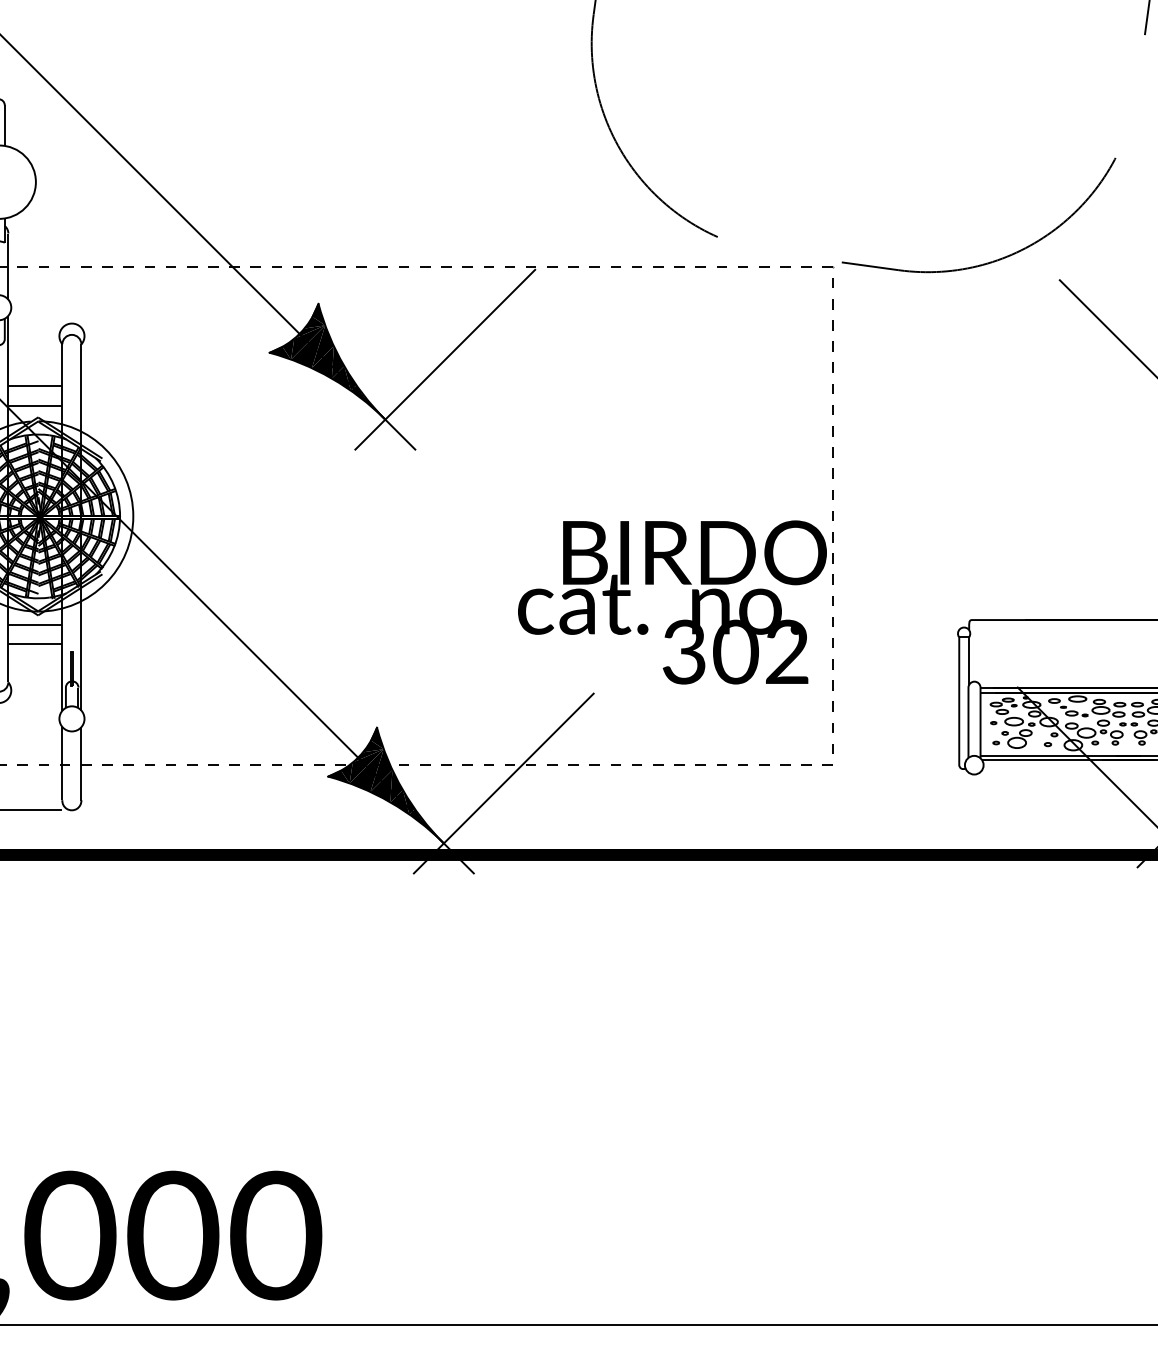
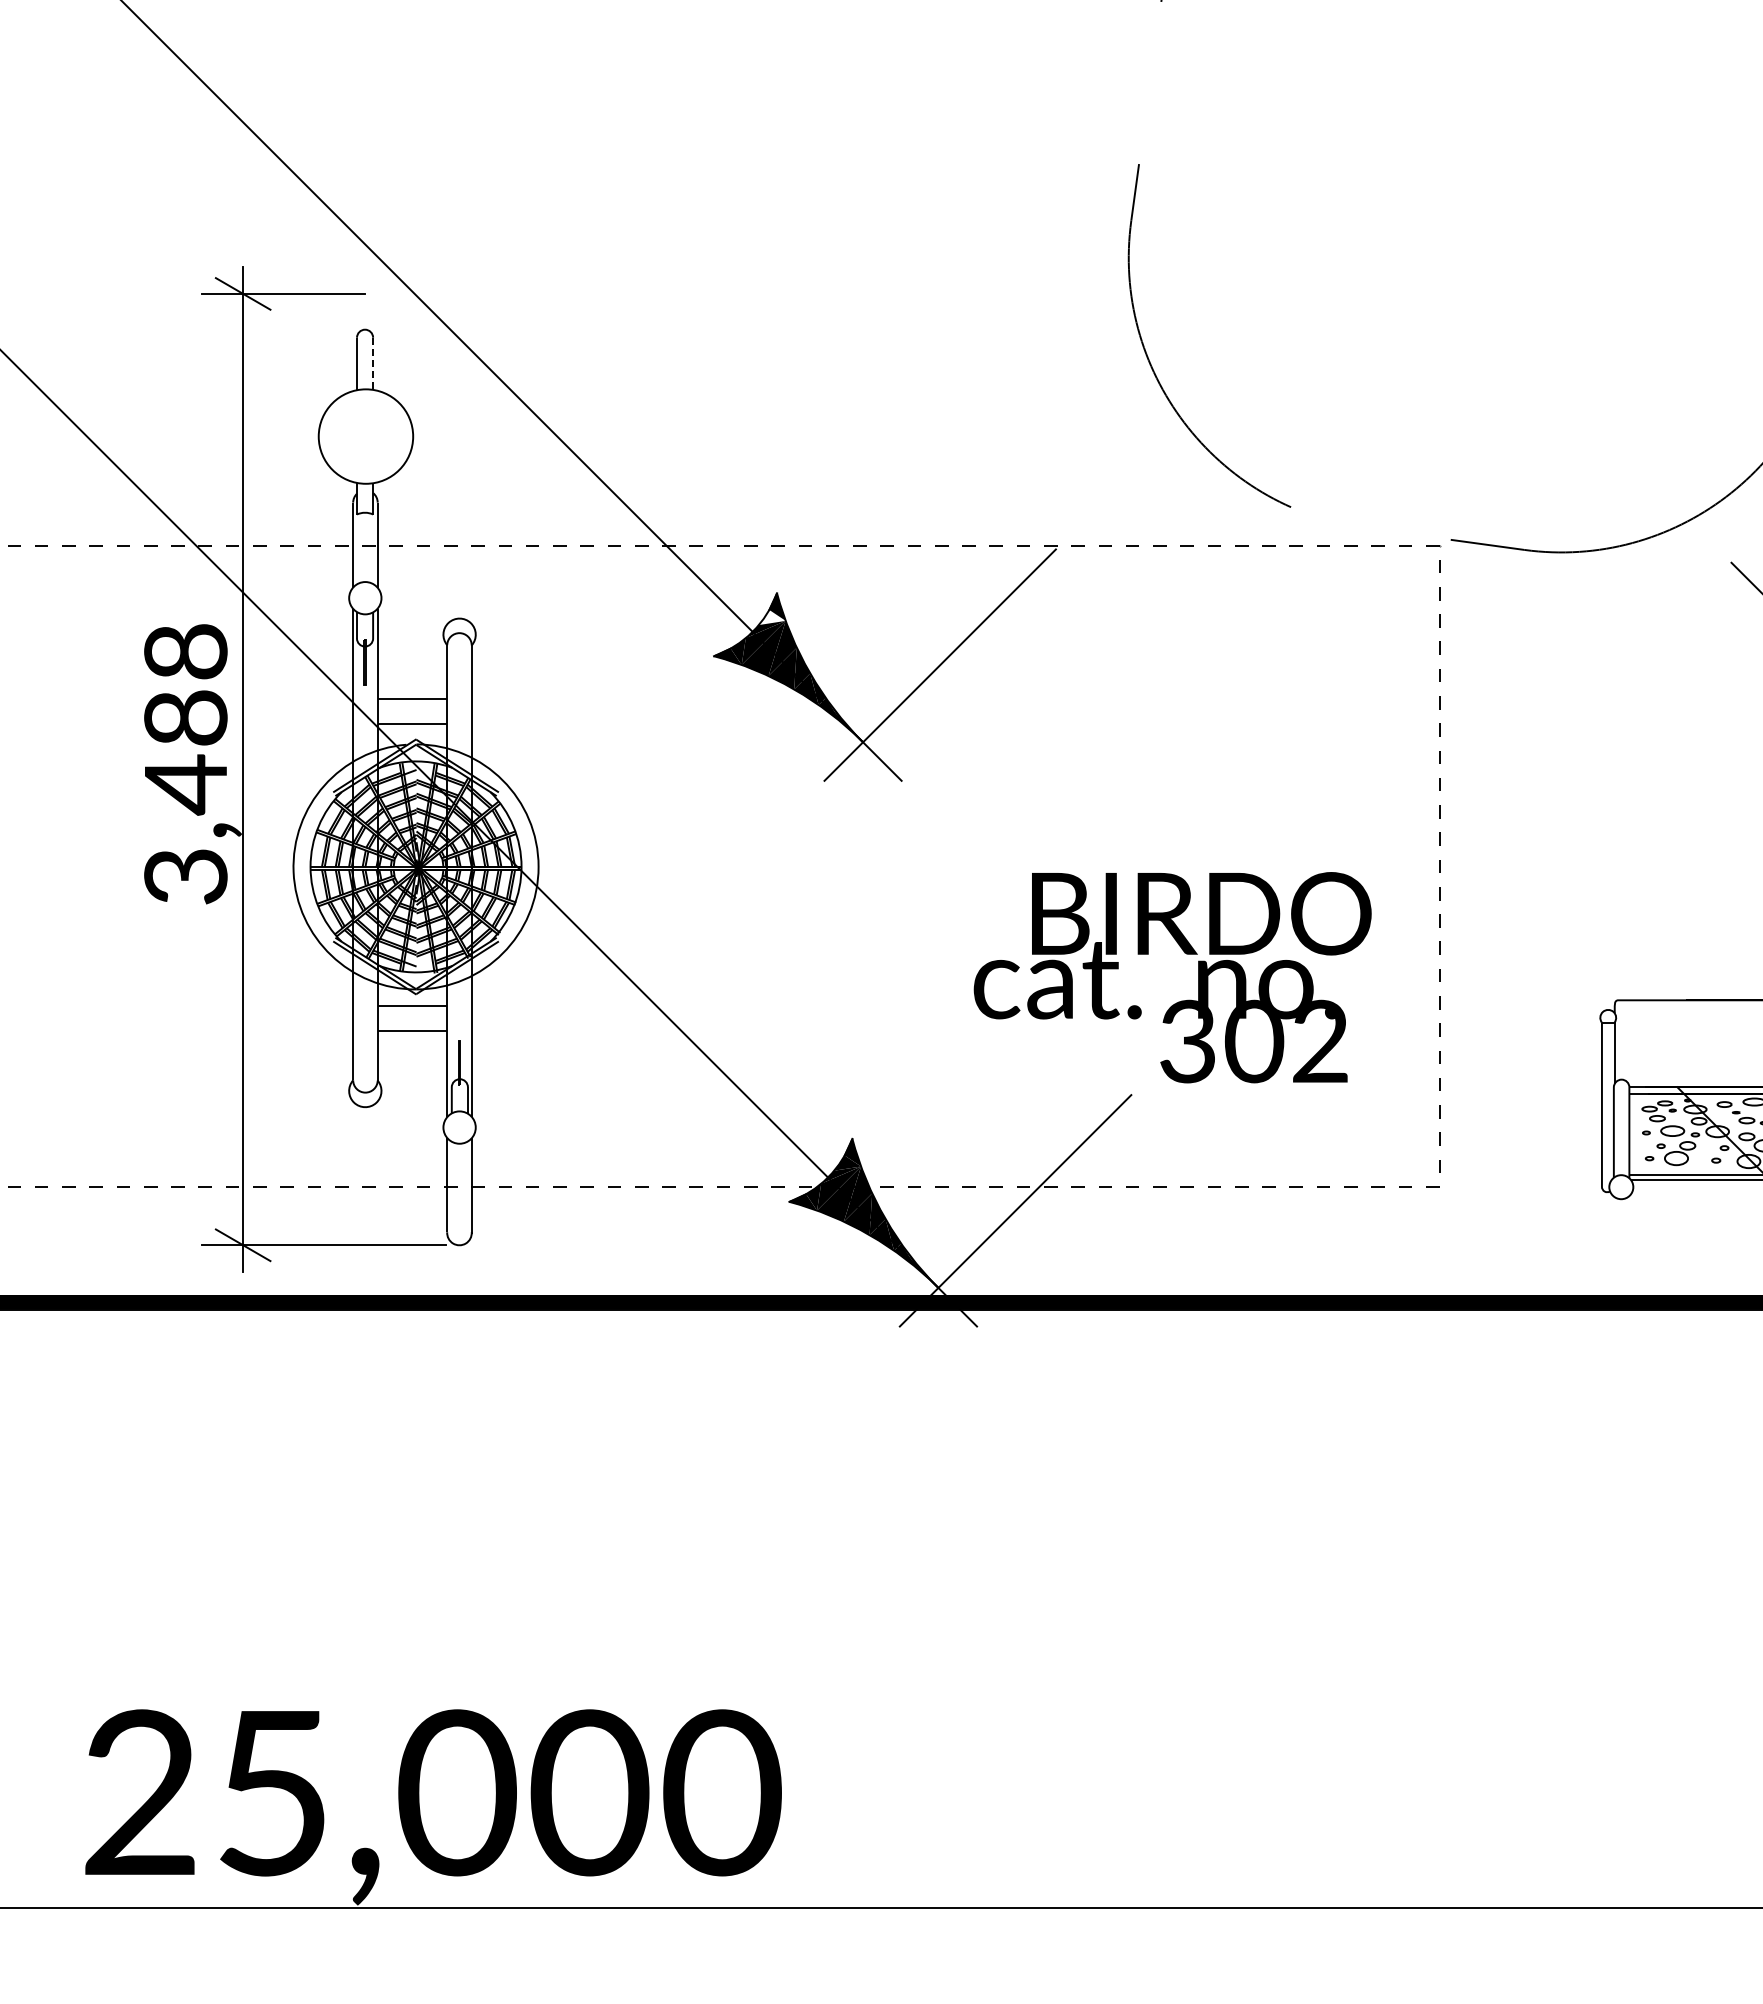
line: (5, 126) -> (373, 364), solid -> dashed
fill: (314, 322) -> (771, 617), removed
text: (672, 602) -> (1172, 977), moved

